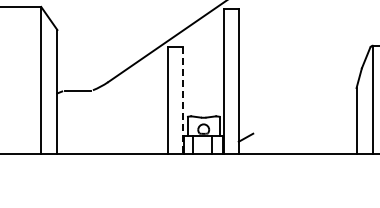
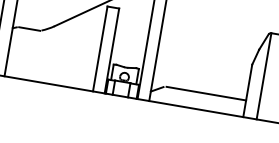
line: (182, 100) -> (111, 50), dashed -> solid
line: (306, 132) -> (206, 93), added

